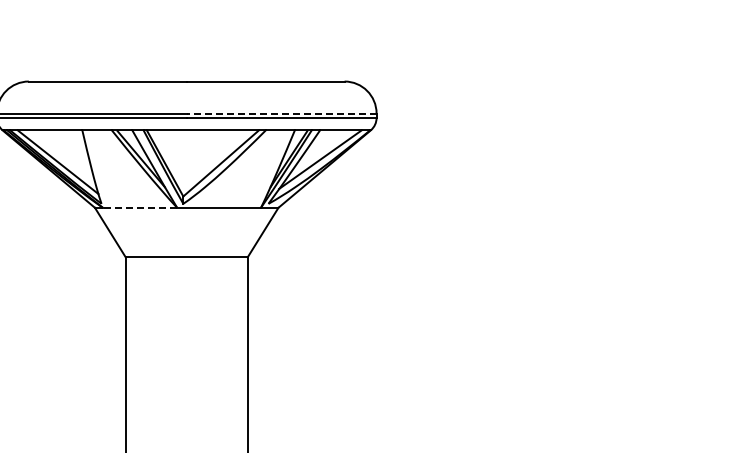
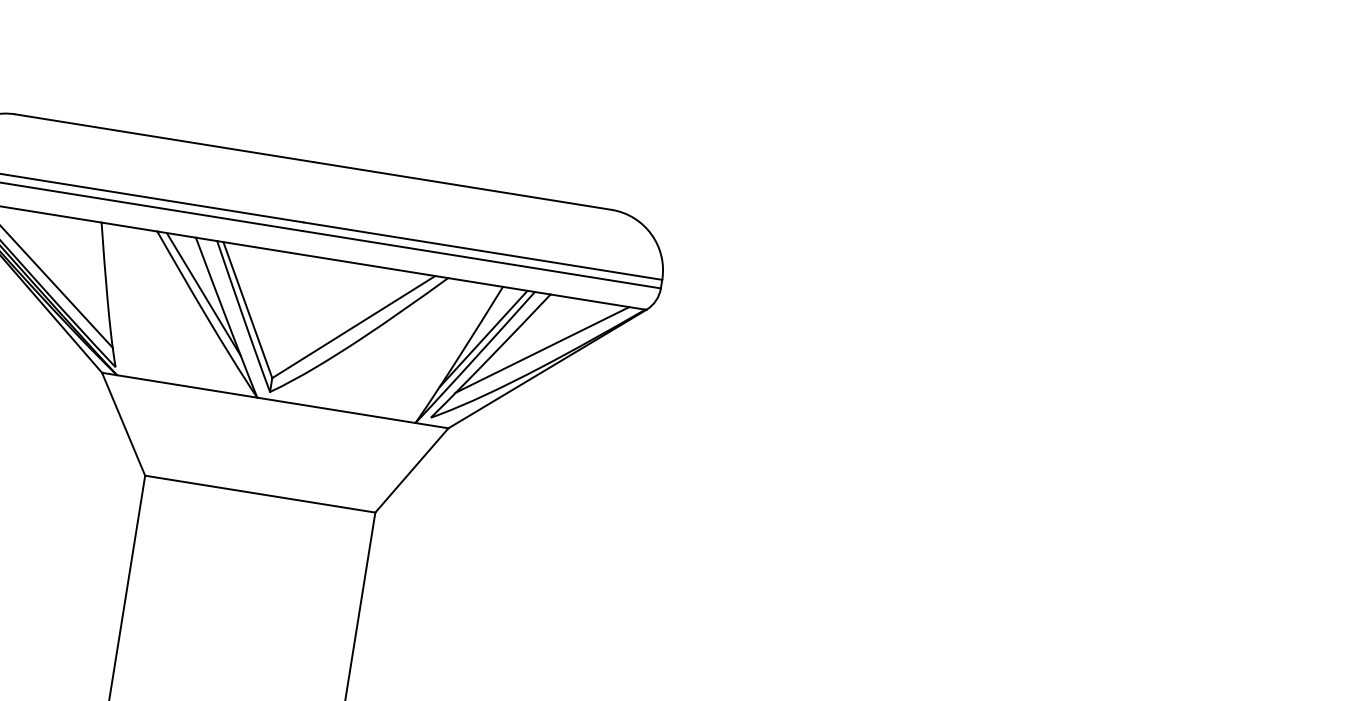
line: (281, 113) -> (482, 251), dashed -> solid
line: (139, 207) -> (186, 385), dashed -> solid

